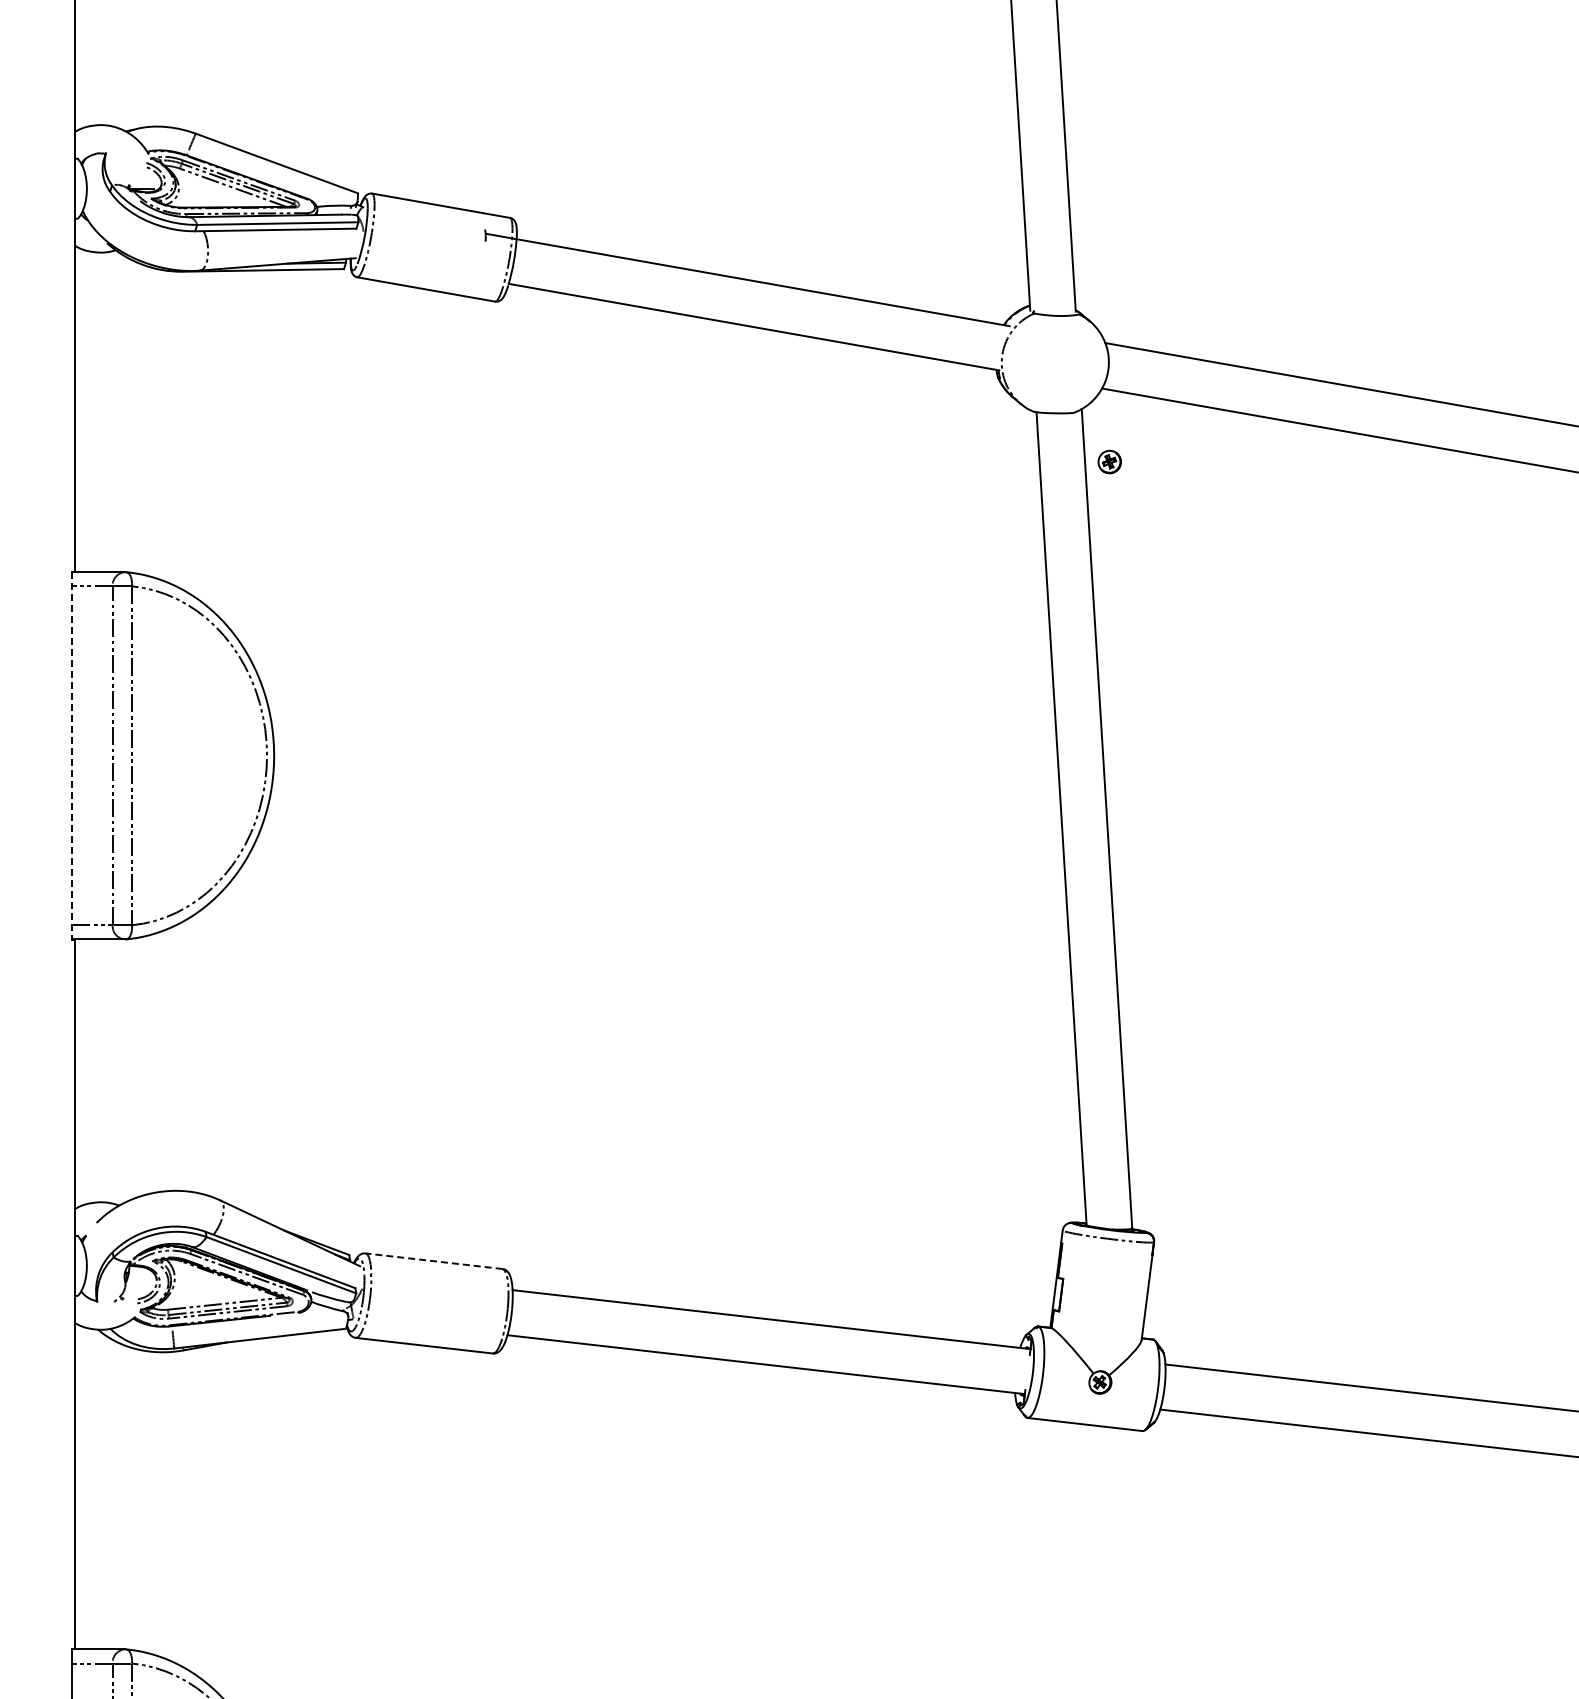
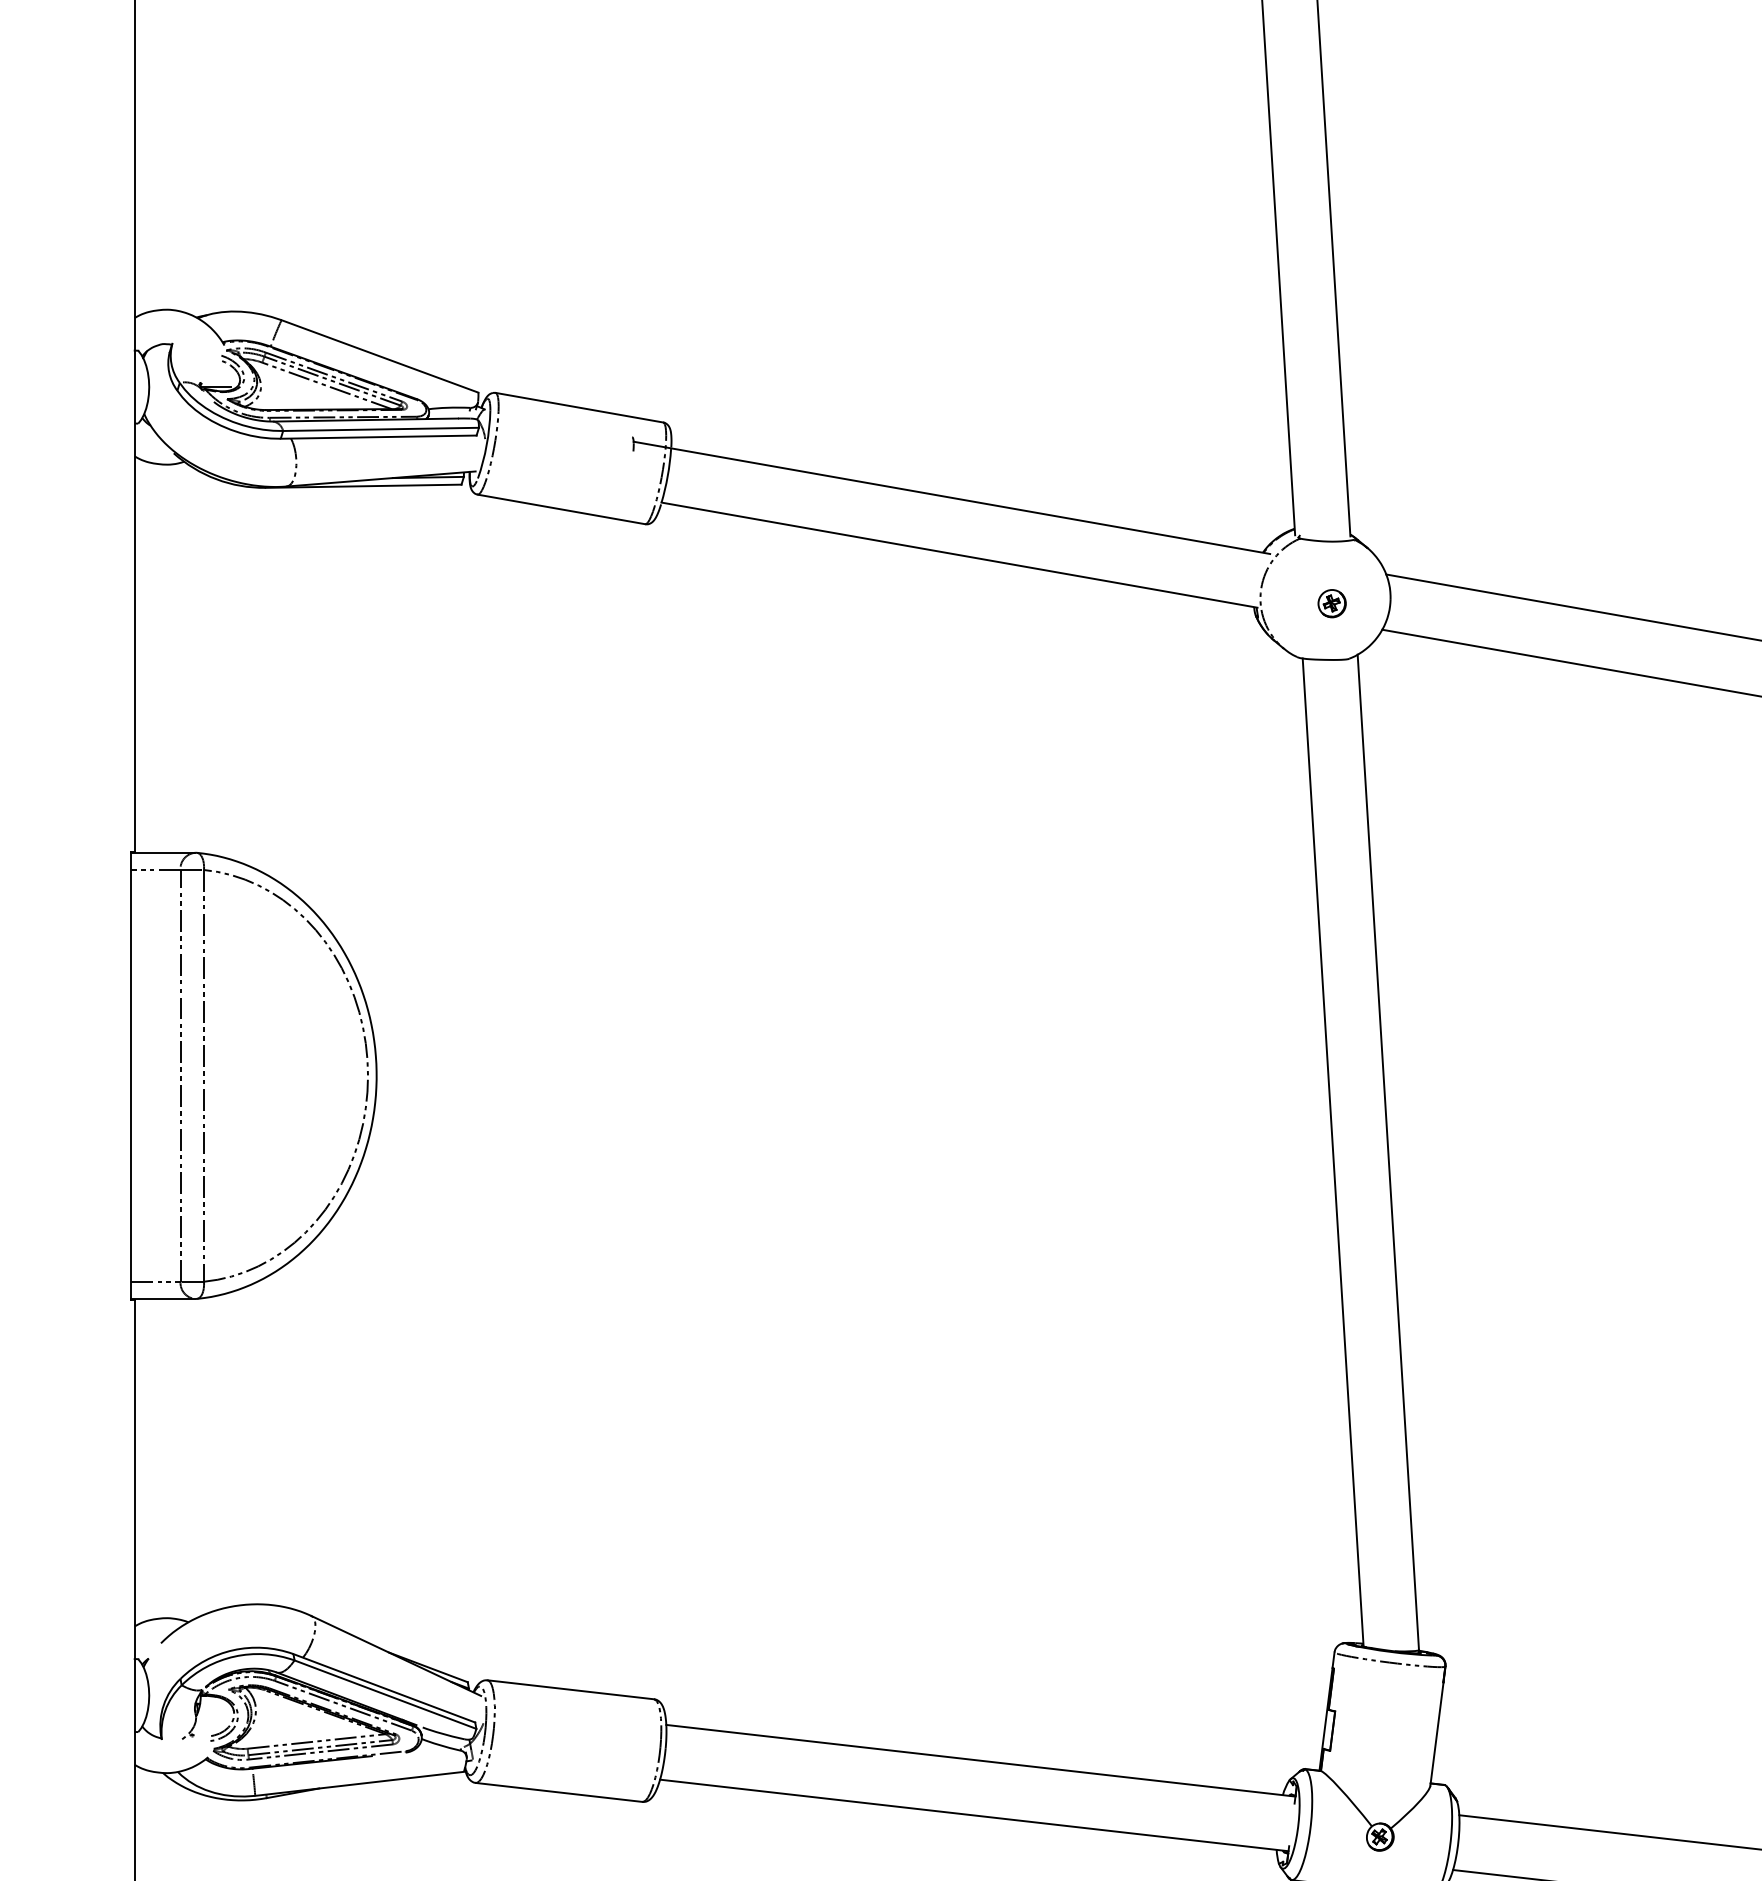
part: (1109, 461) -> (1331, 602), moved
line: (72, 756) -> (131, 1076), dashed -> solid
line: (434, 1261) -> (571, 1690), dashed -> solid

